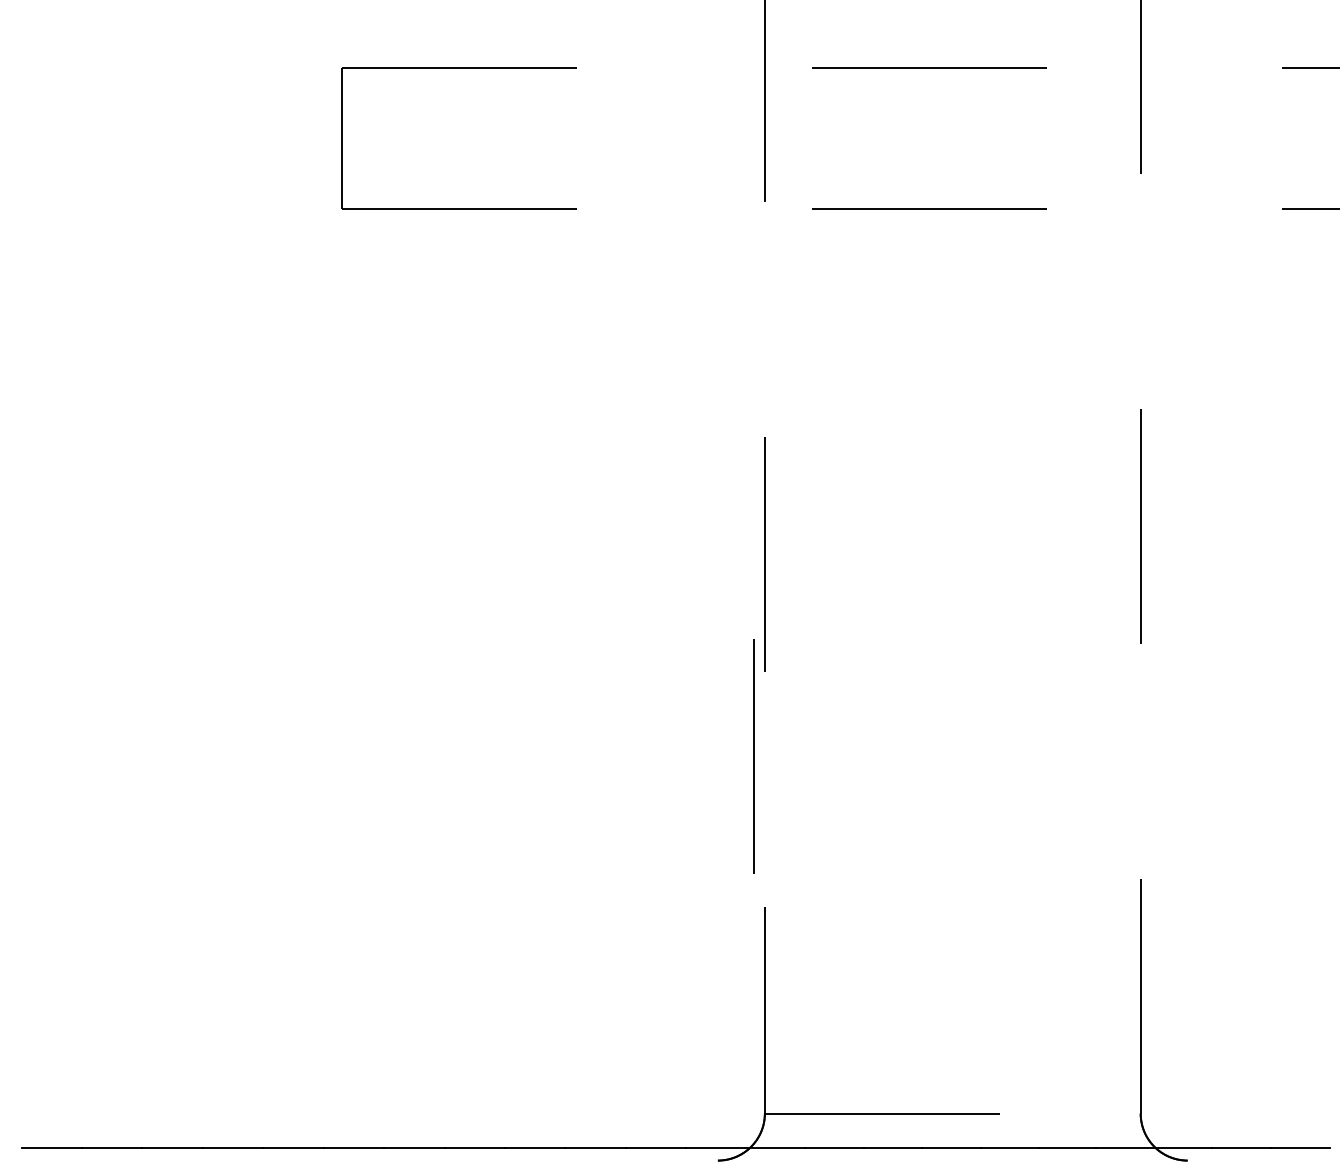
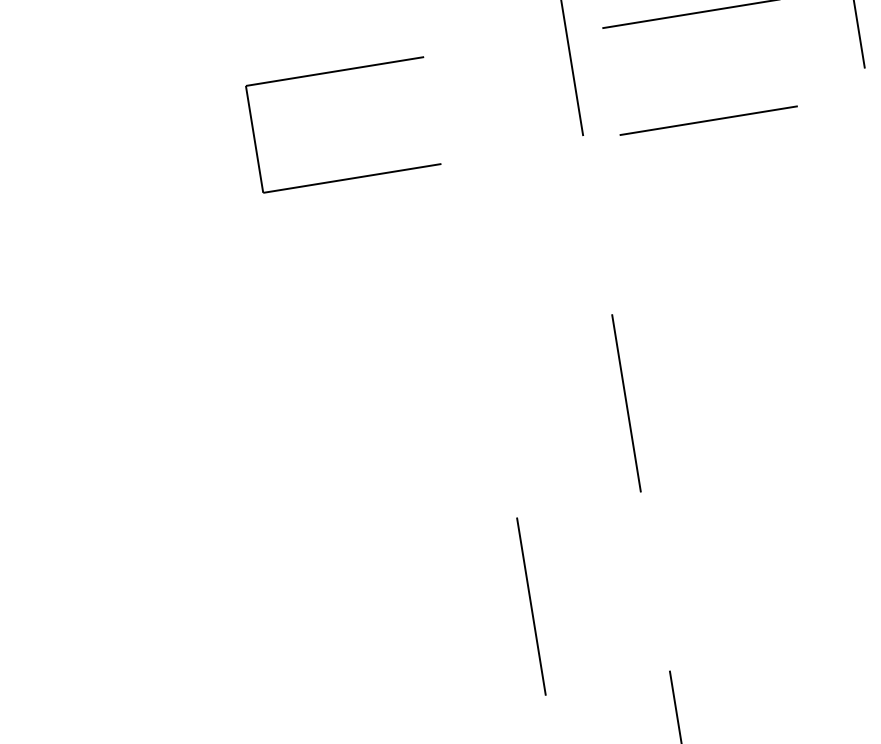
line: (753, 756) -> (530, 606), moved

